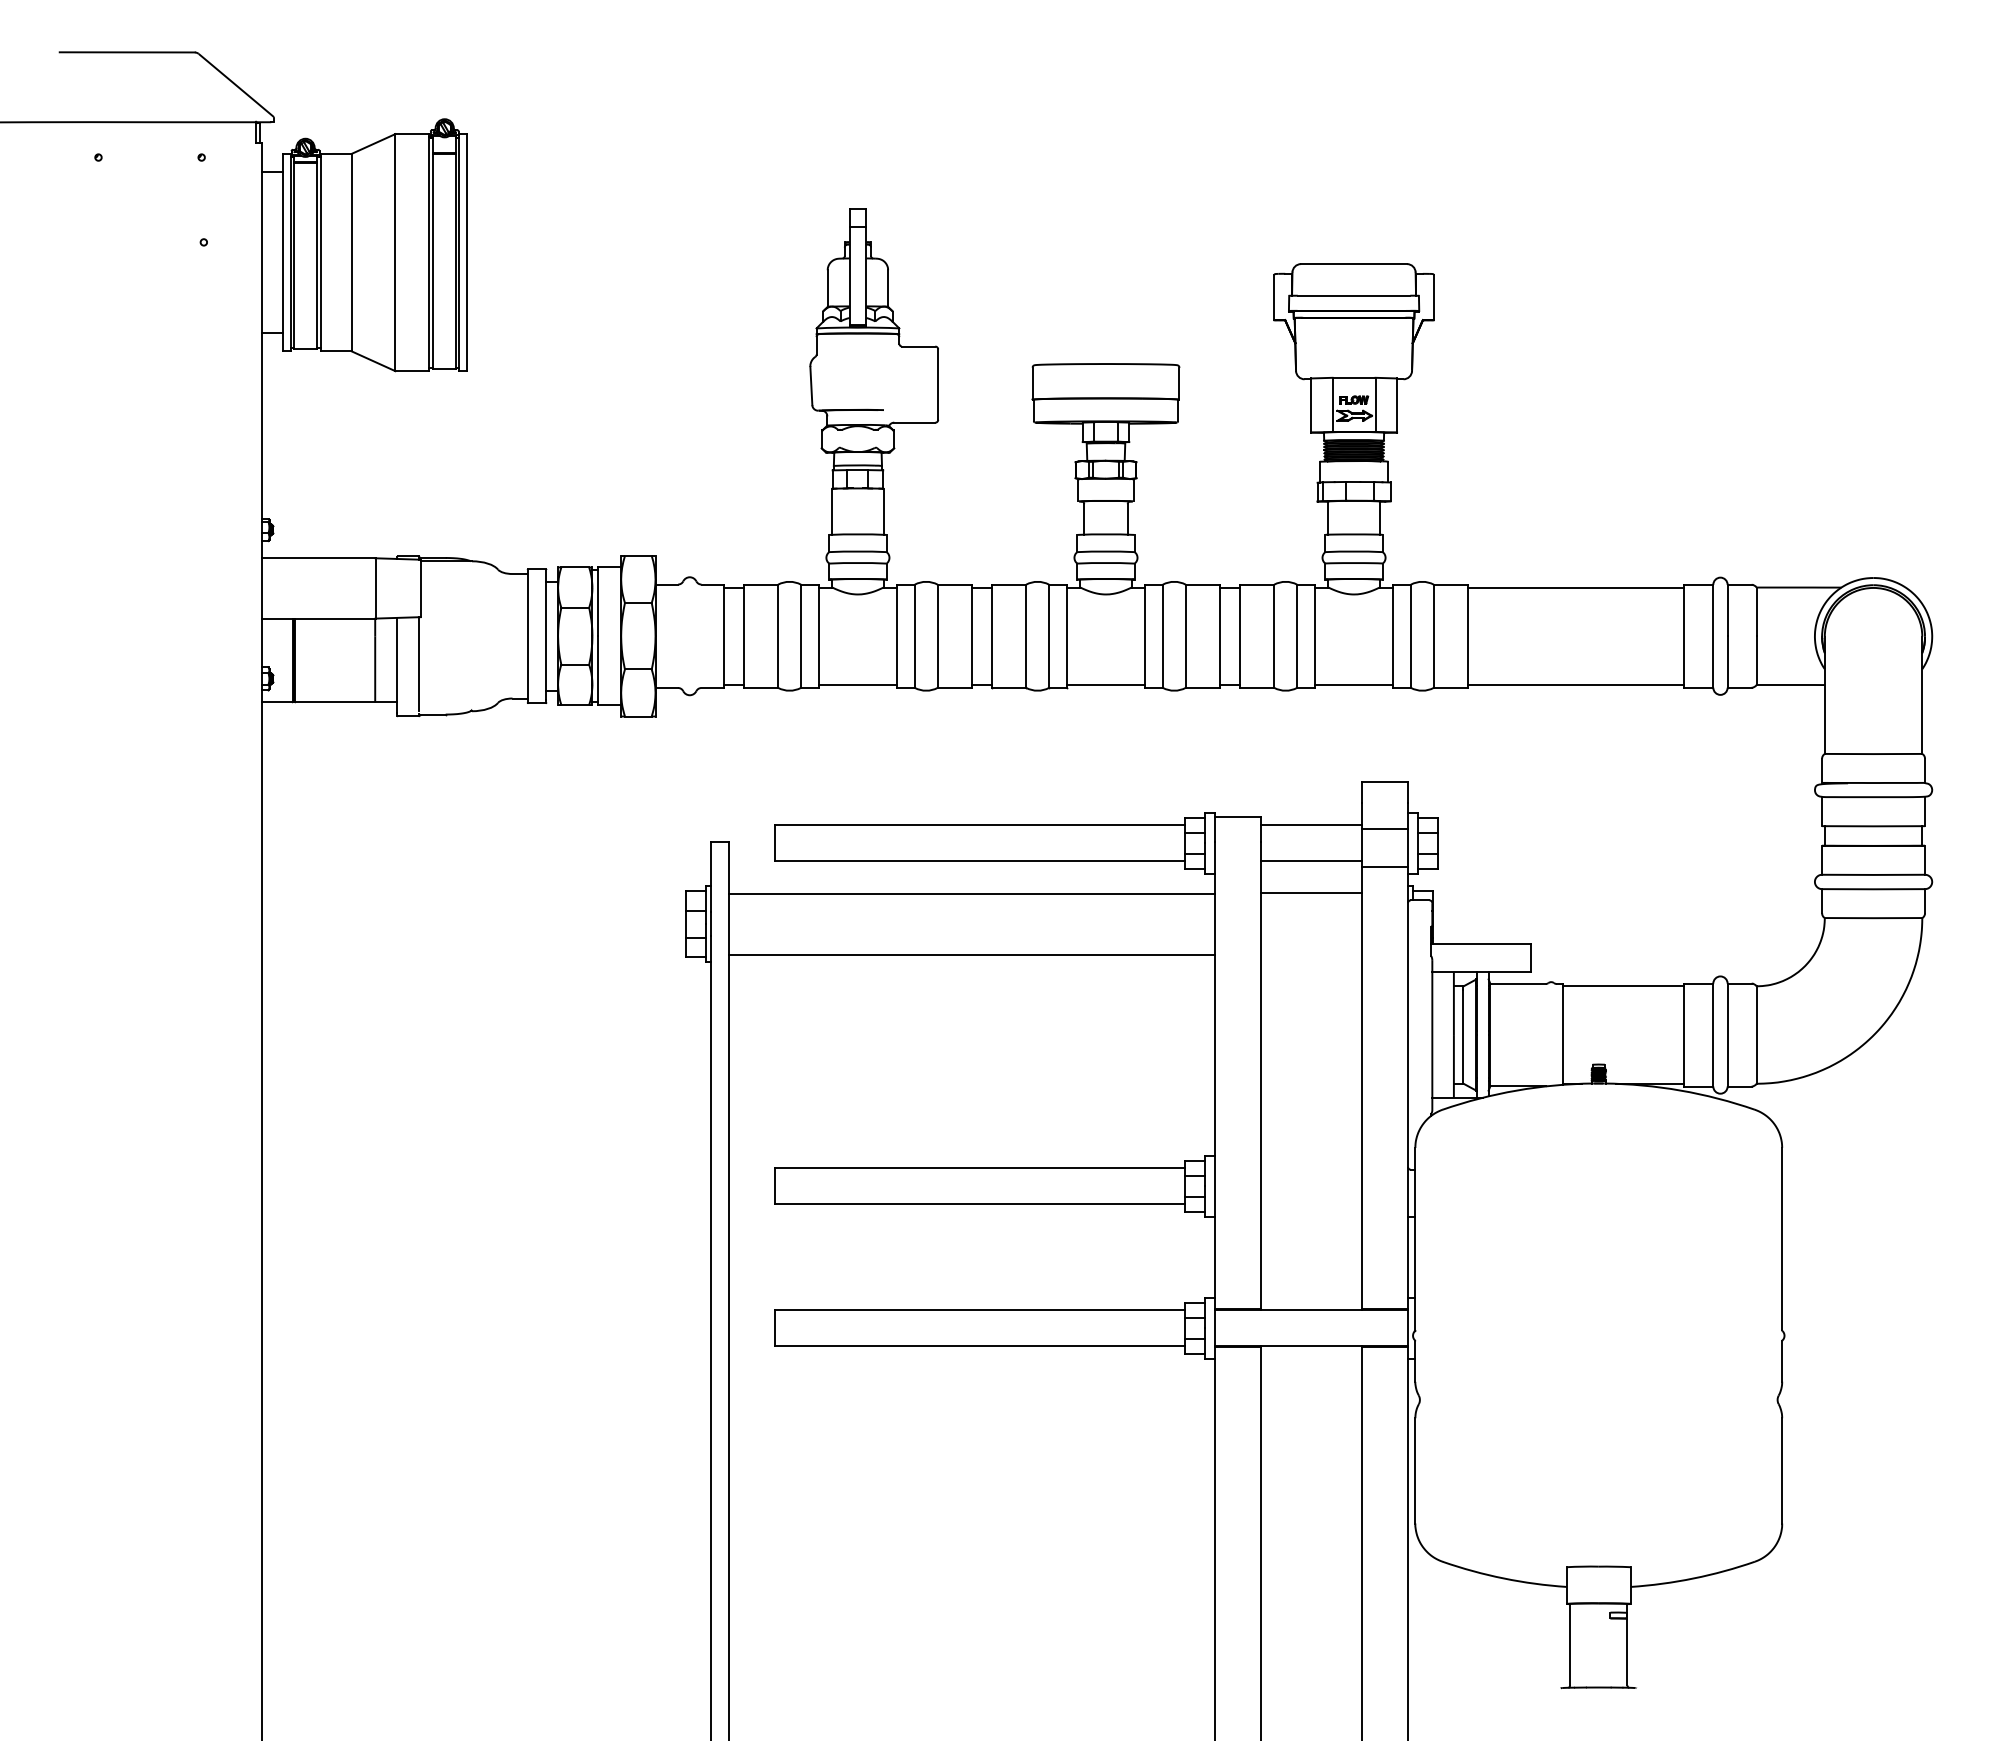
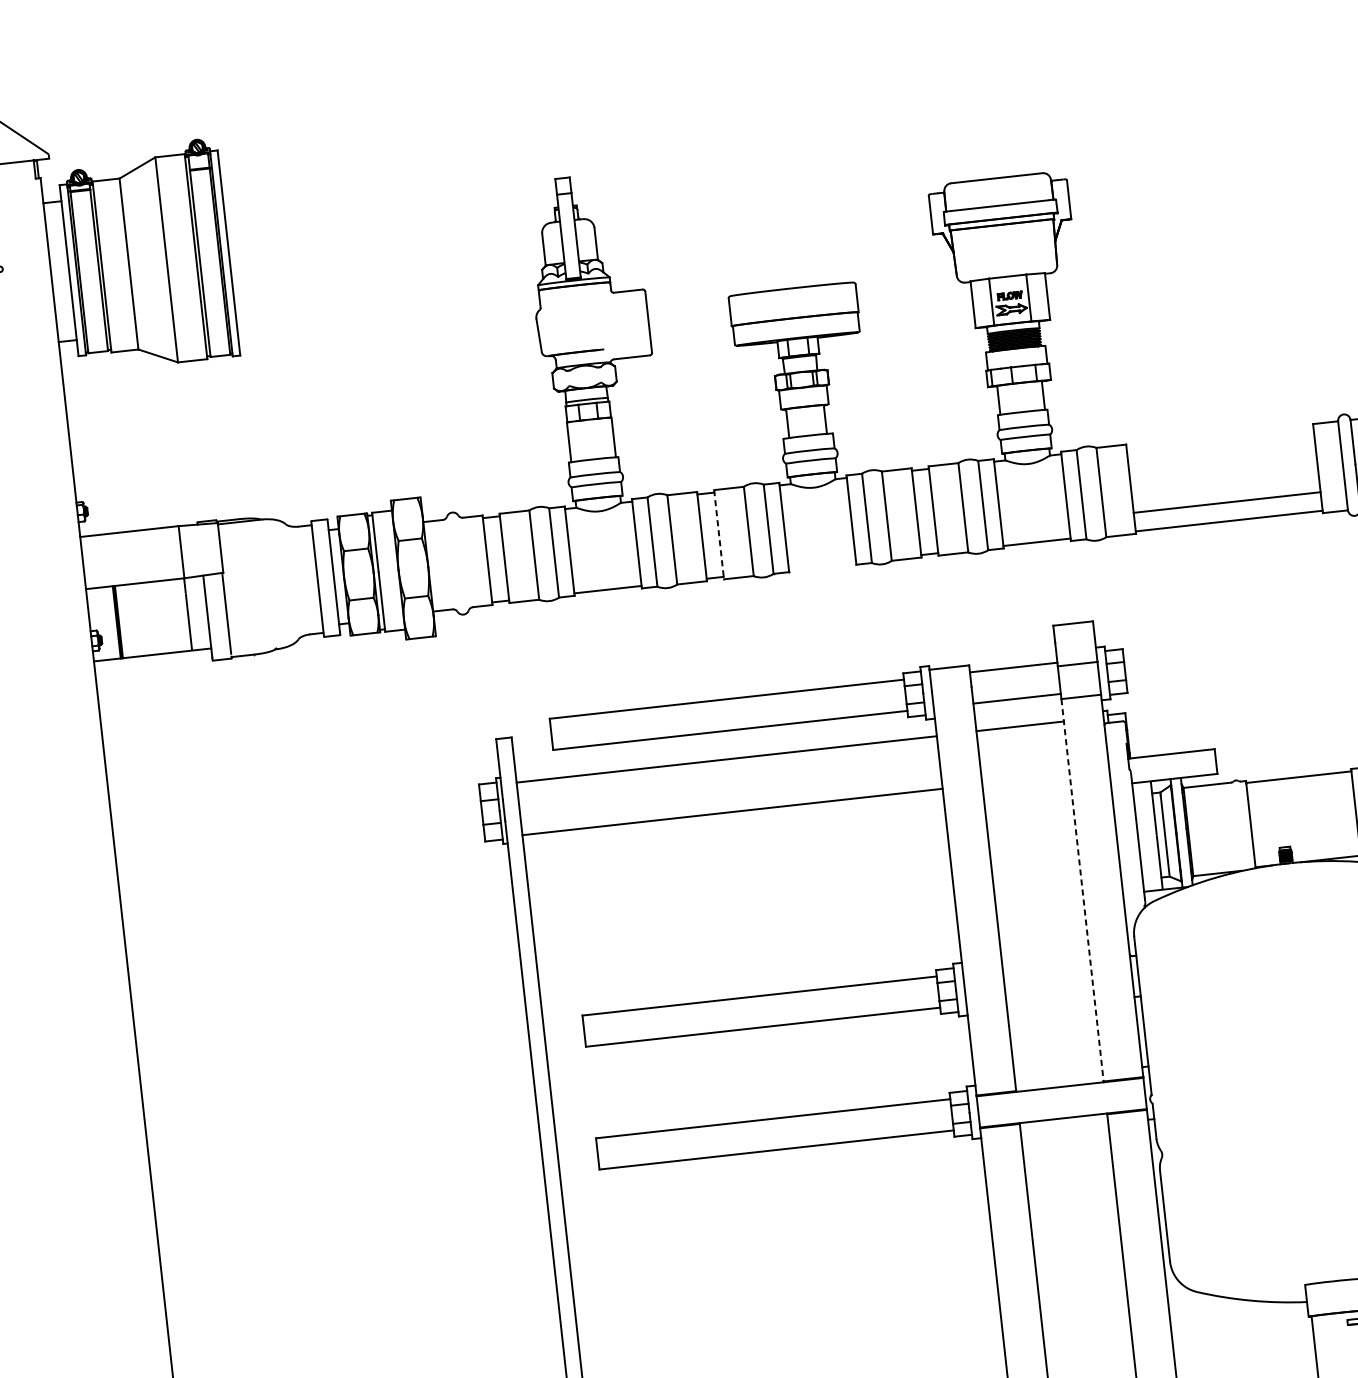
line: (1576, 587) -> (1227, 502), moved
line: (991, 636) -> (718, 534), solid -> dashed
line: (1105, 685) -> (822, 566), removed
line: (1362, 1088) -> (1082, 890), solid -> dashed

